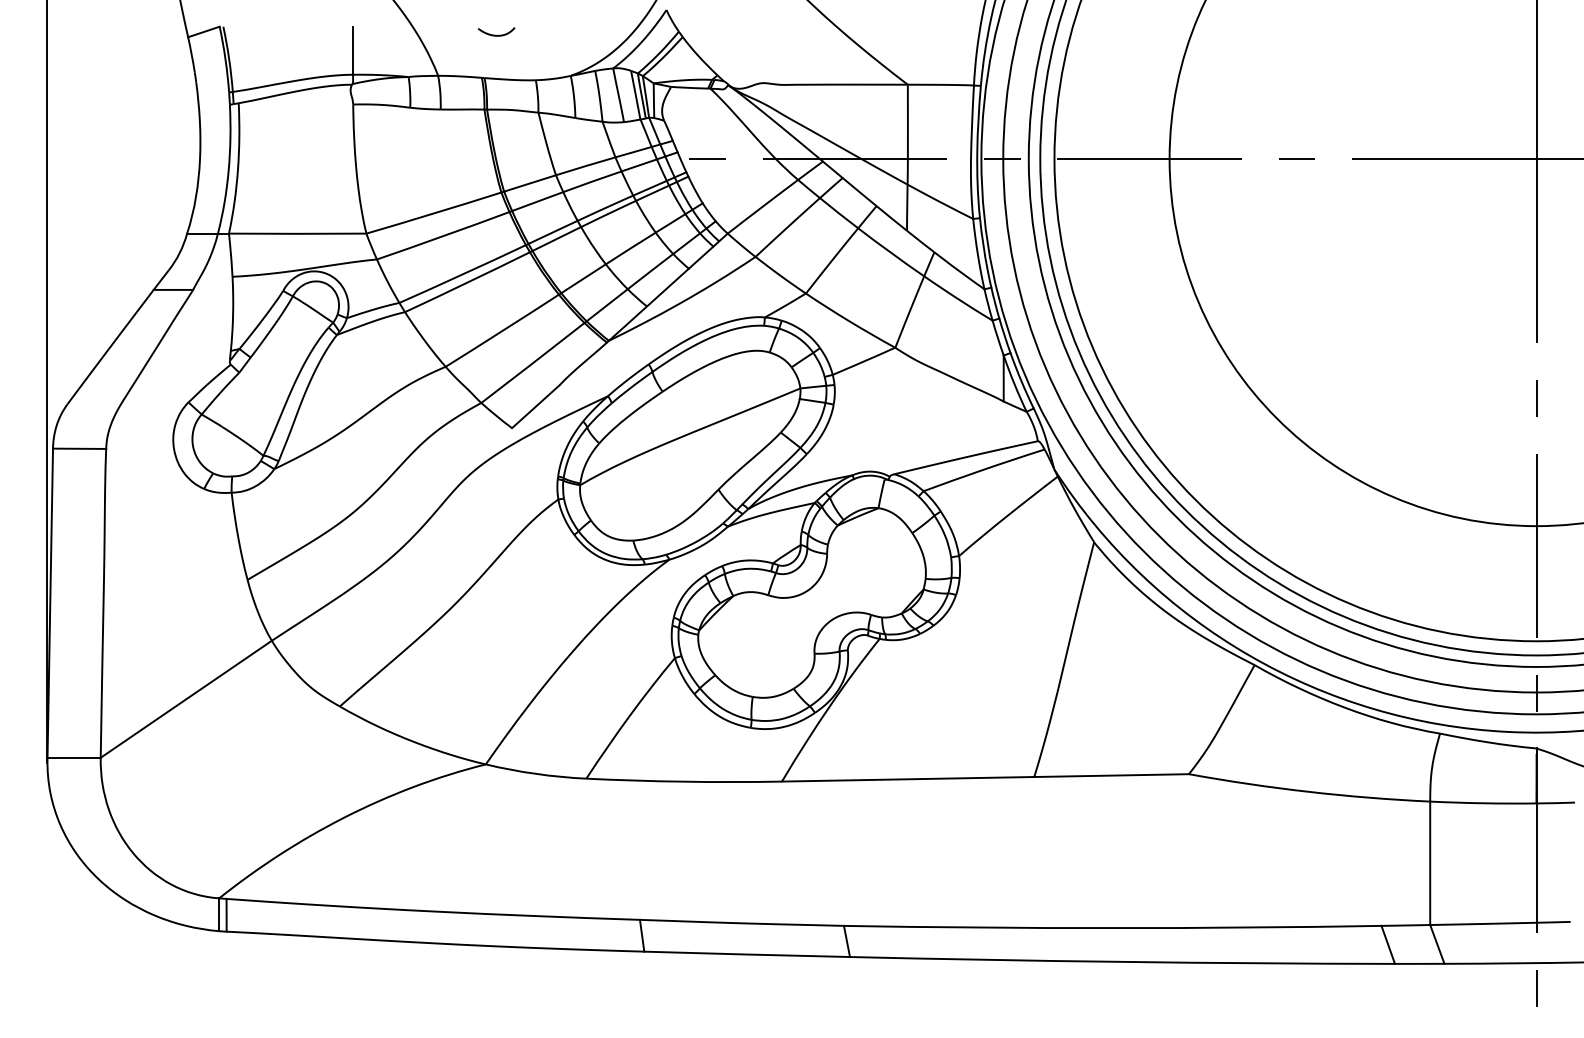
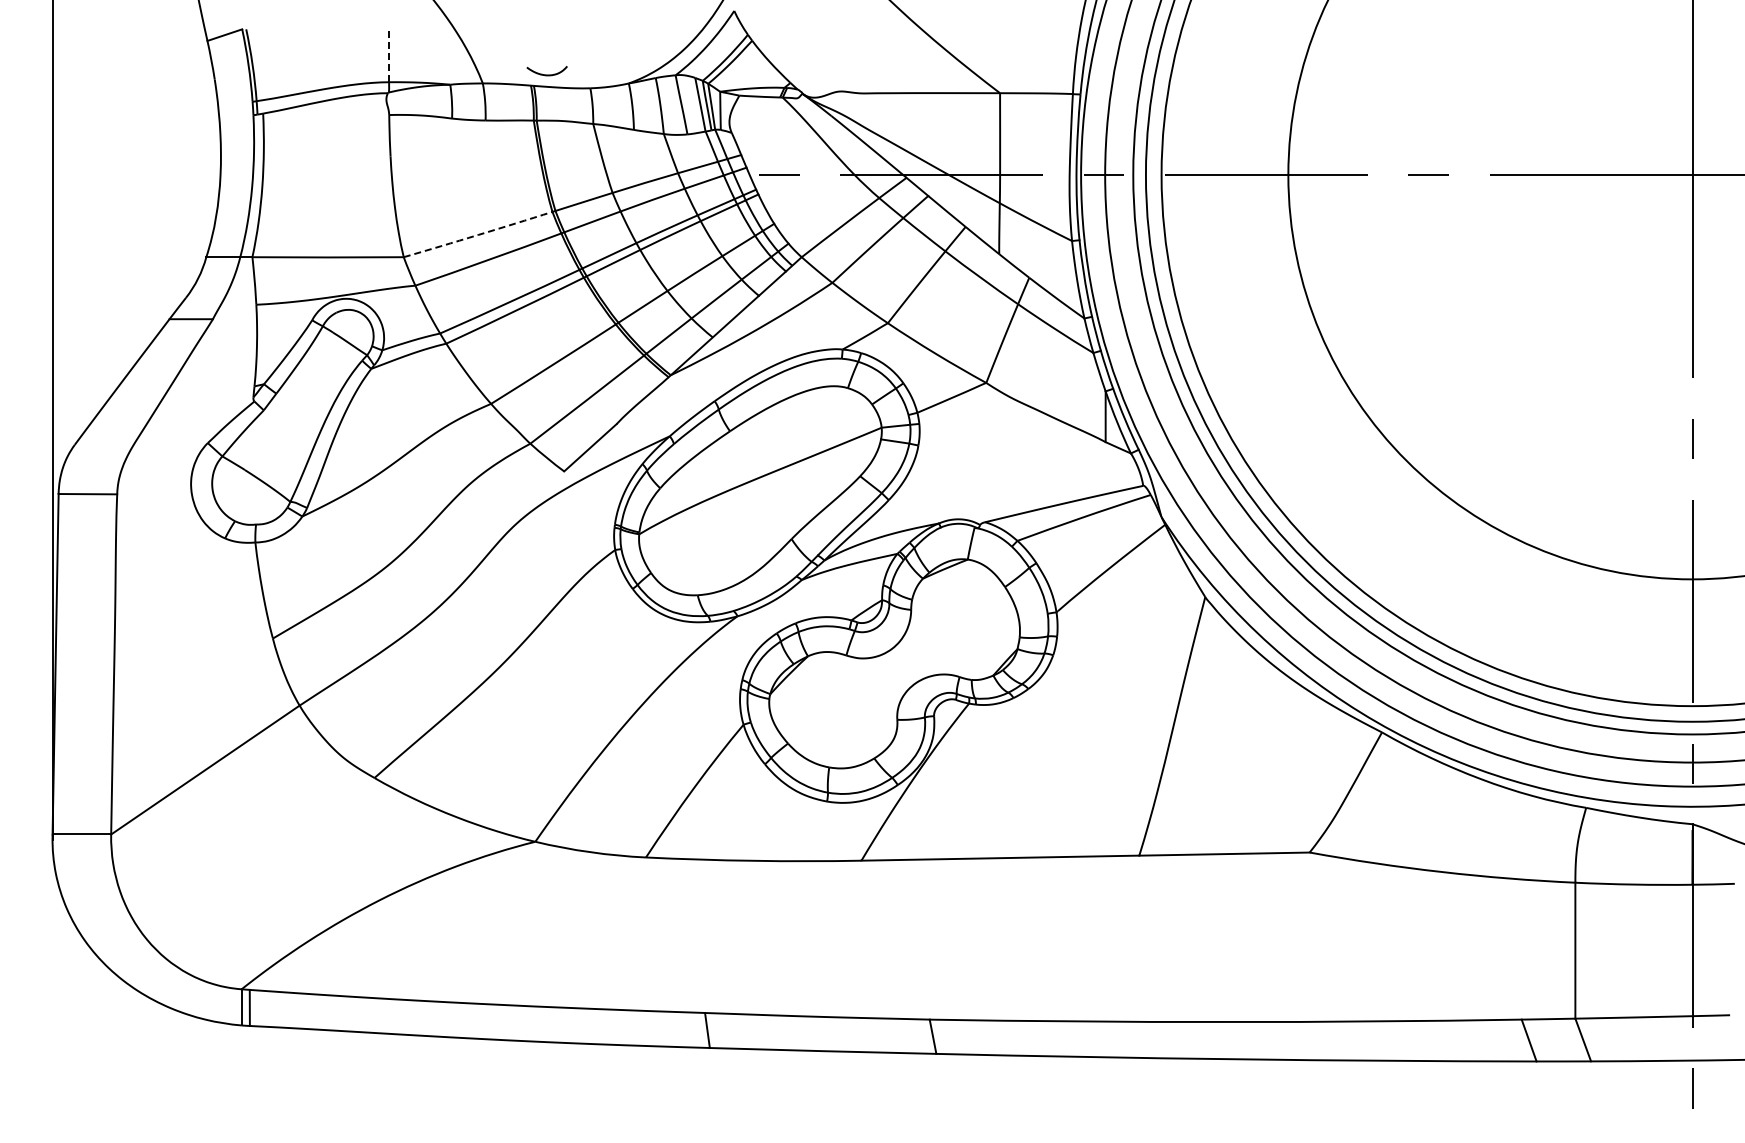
curve: (495, 35) -> (546, 74), moved
line: (353, 50) -> (389, 55), solid -> dashed
arc: (434, 213) -> (478, 235), solid -> dashed

